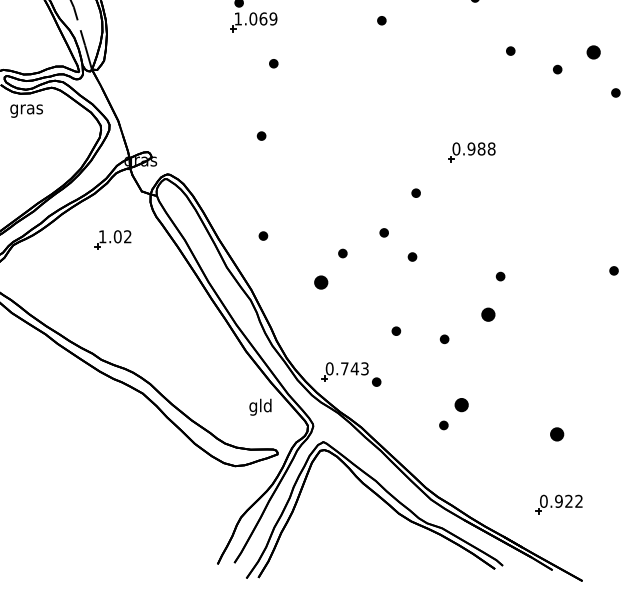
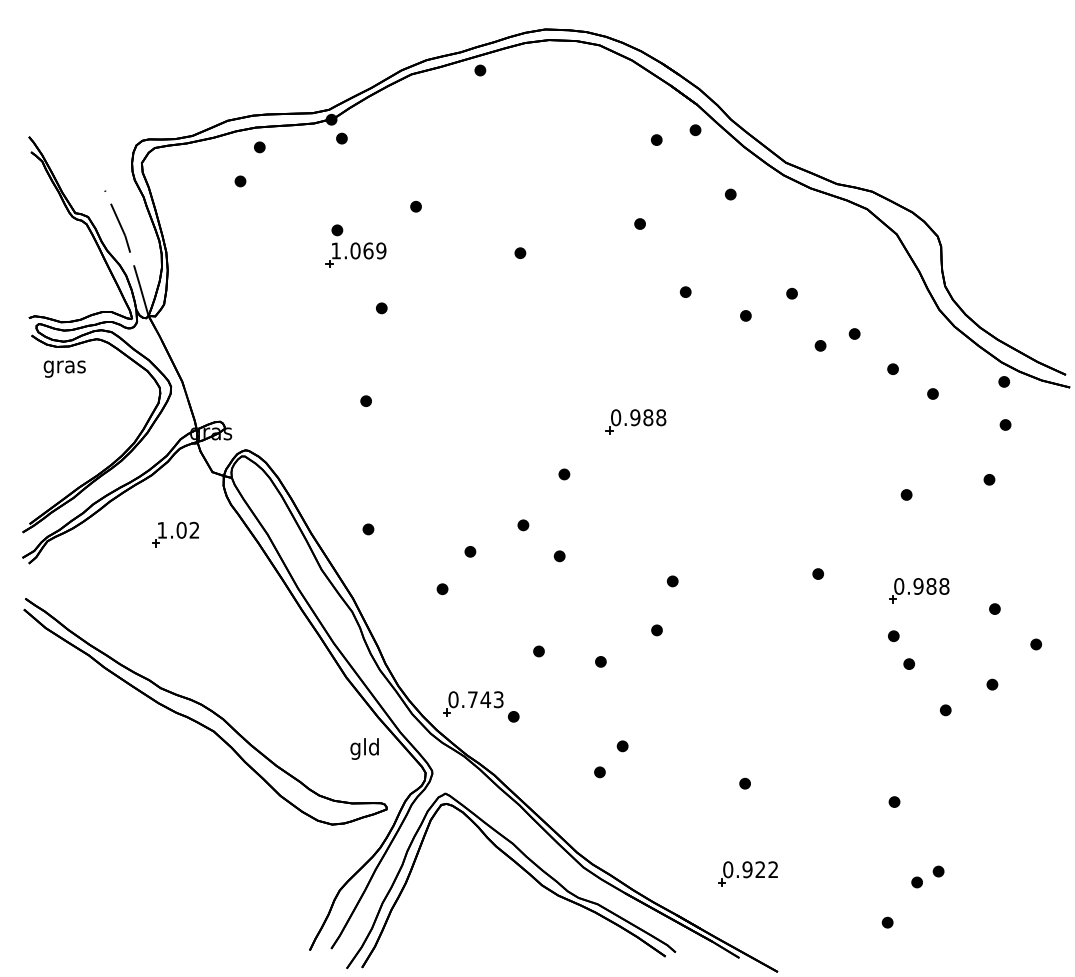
part: (593, 52) -> (791, 293), size x0.62
part: (321, 282) -> (442, 589), size x0.62
part: (487, 314) -> (656, 630), size x0.62
part: (461, 405) -> (622, 746), size x0.62
part: (556, 434) -> (744, 783), size x0.62

